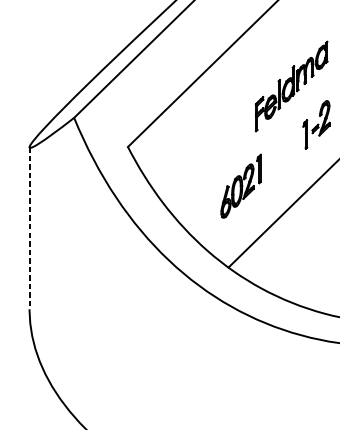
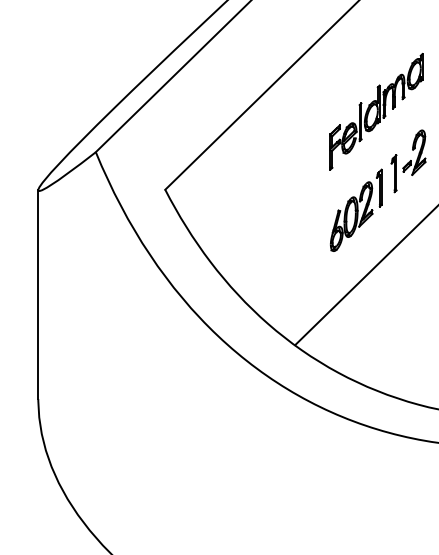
part: (241, 185) -> (356, 209), moved
line: (29, 228) -> (38, 295), dashed -> solid

